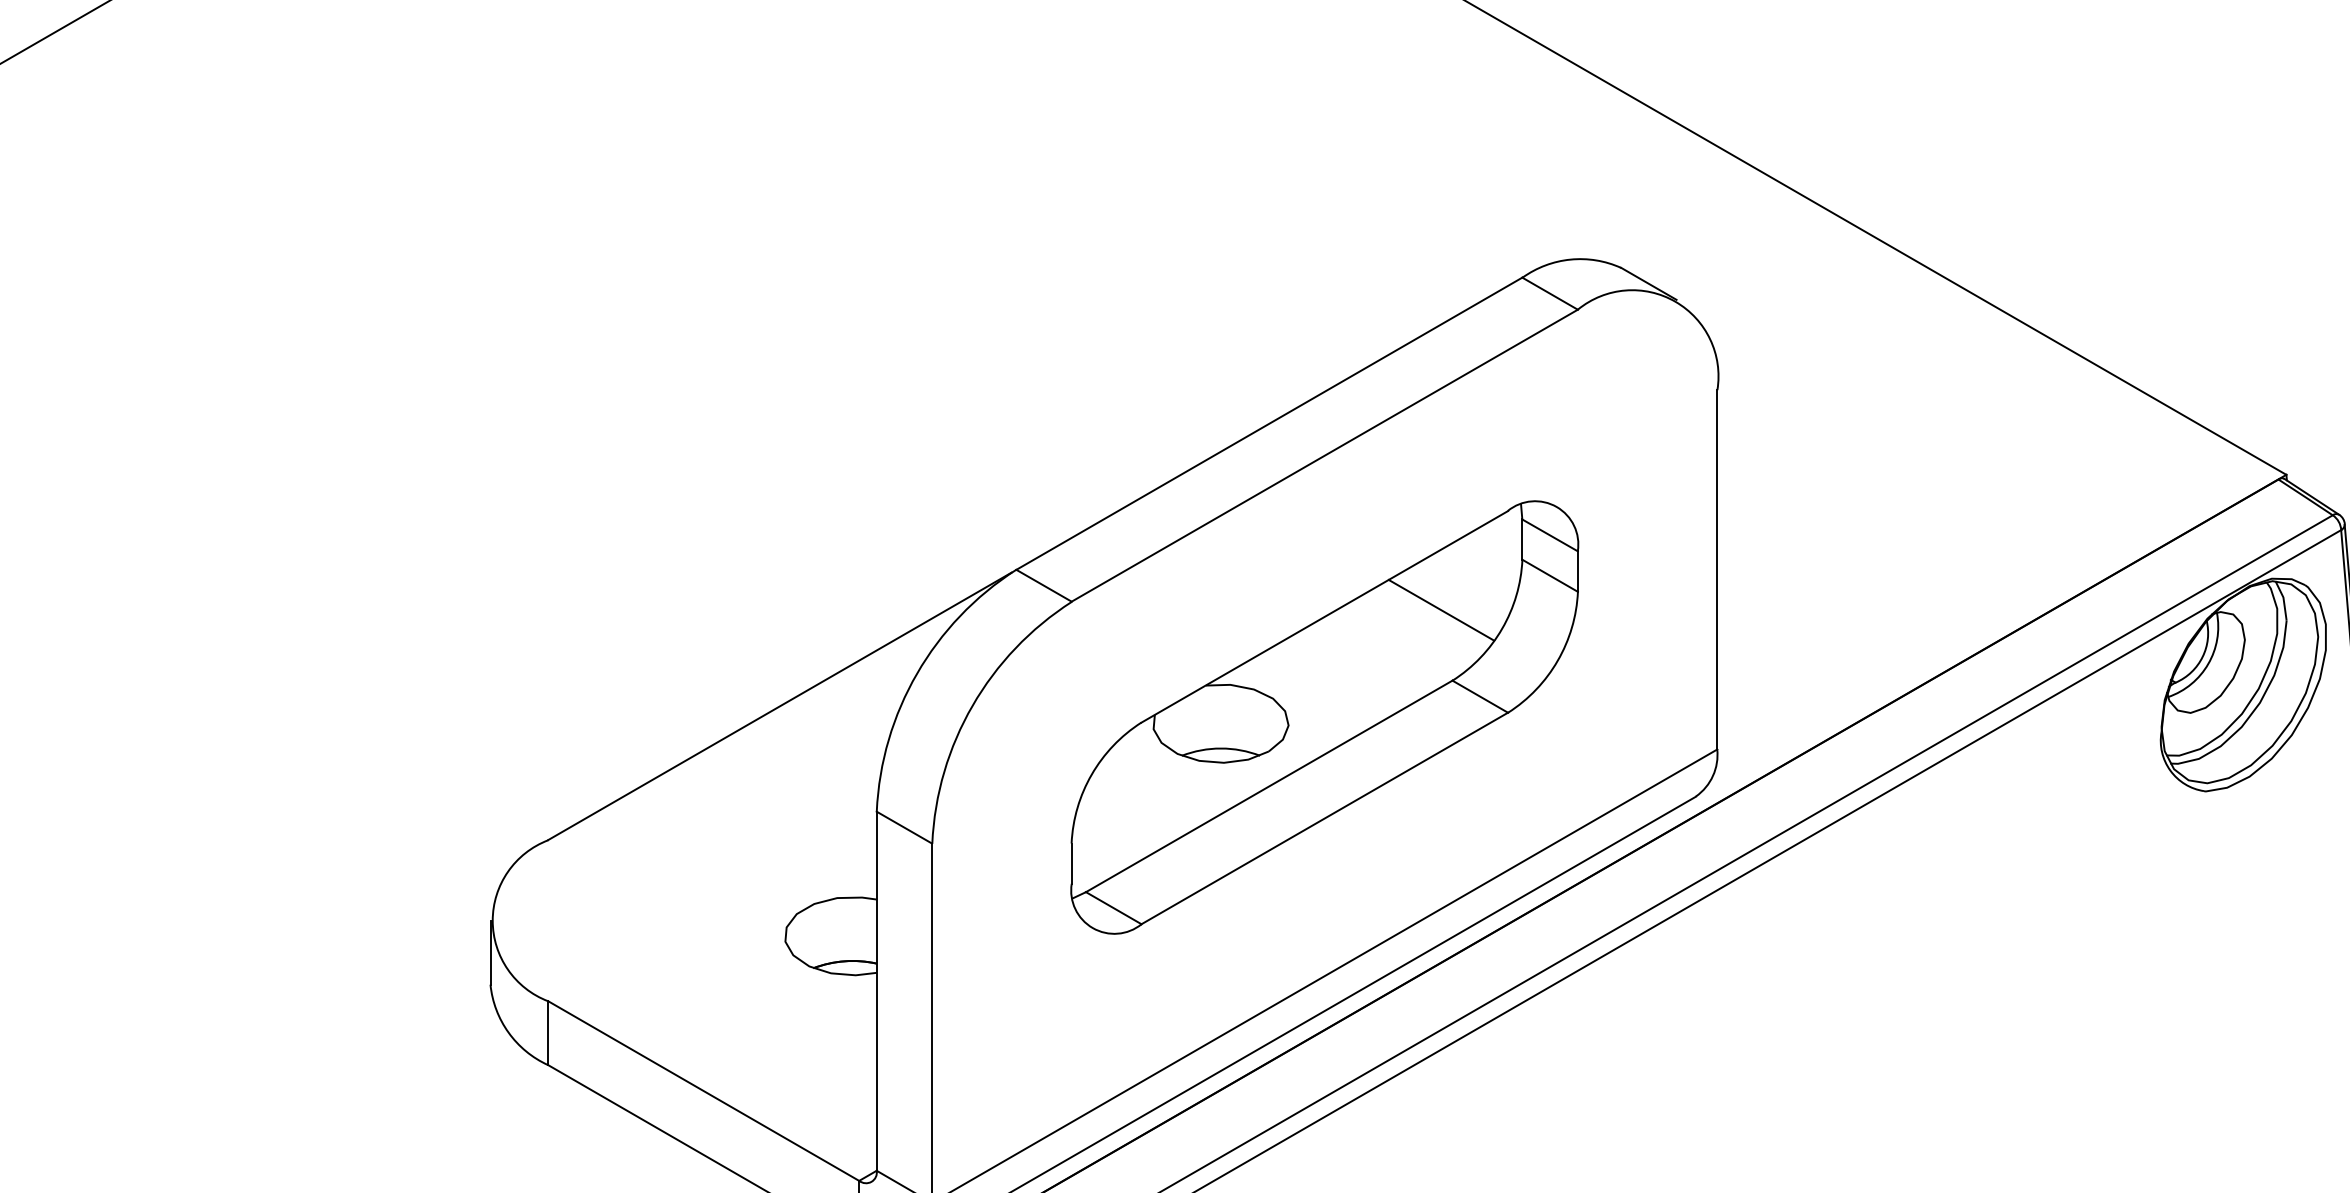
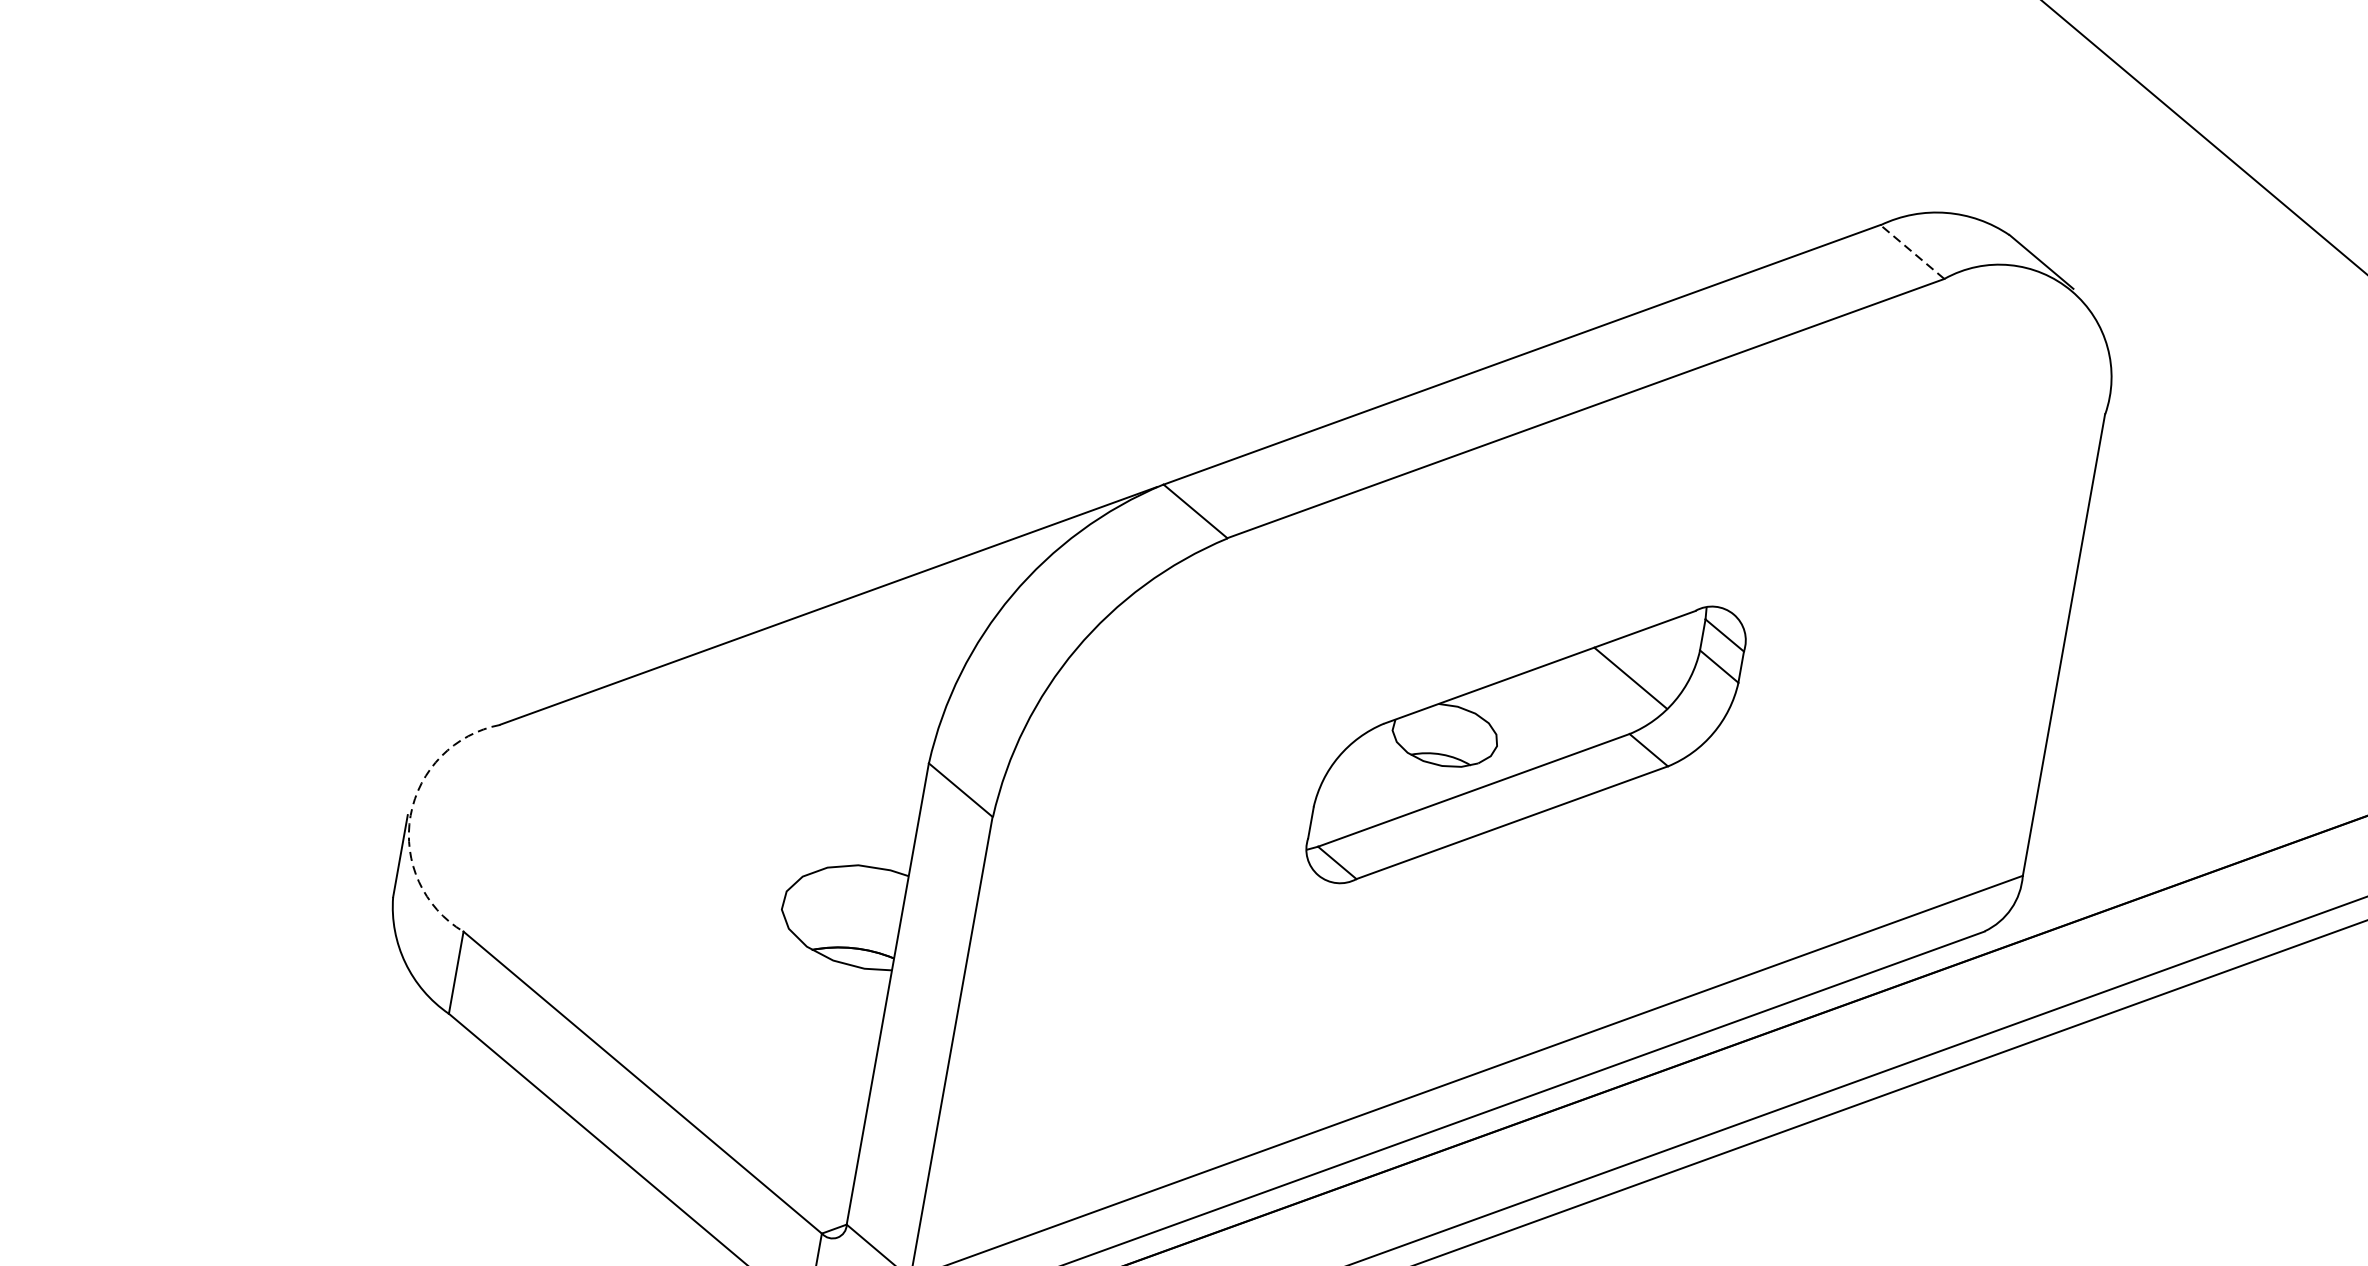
line: (1549, 293) -> (1911, 251), solid -> dashed
part: (1324, 717) -> (1525, 744), size x0.6
arc: (492, 920) -> (410, 815), solid -> dashed

